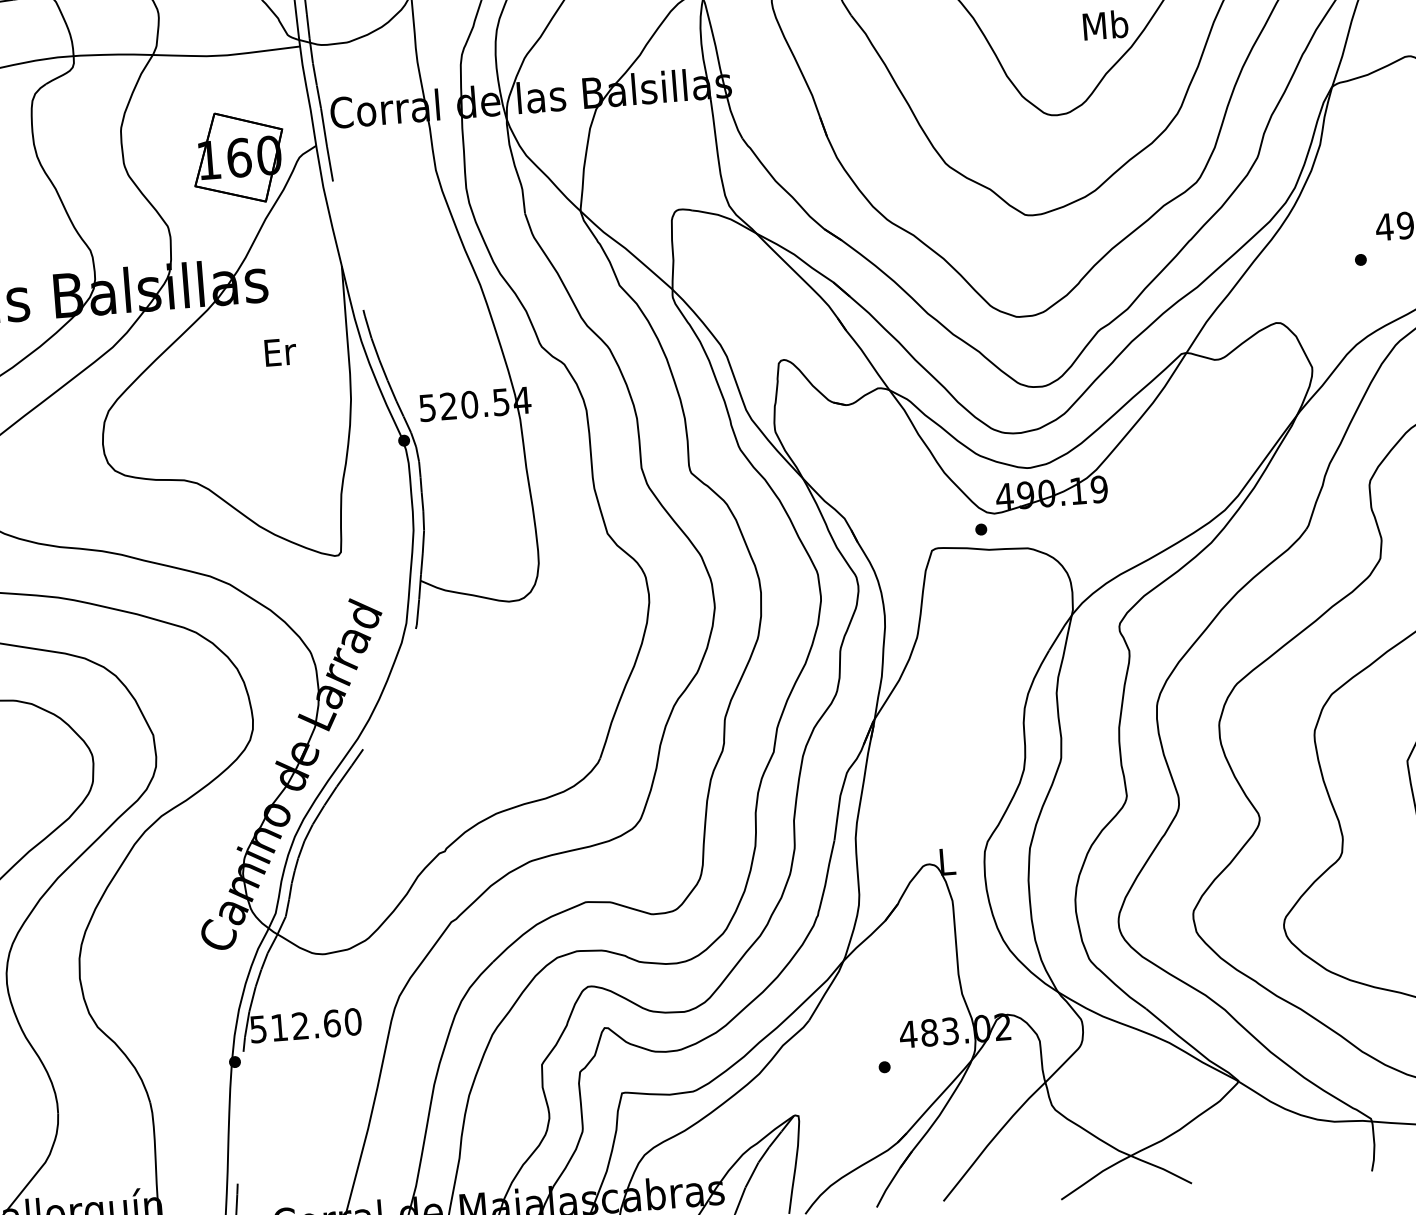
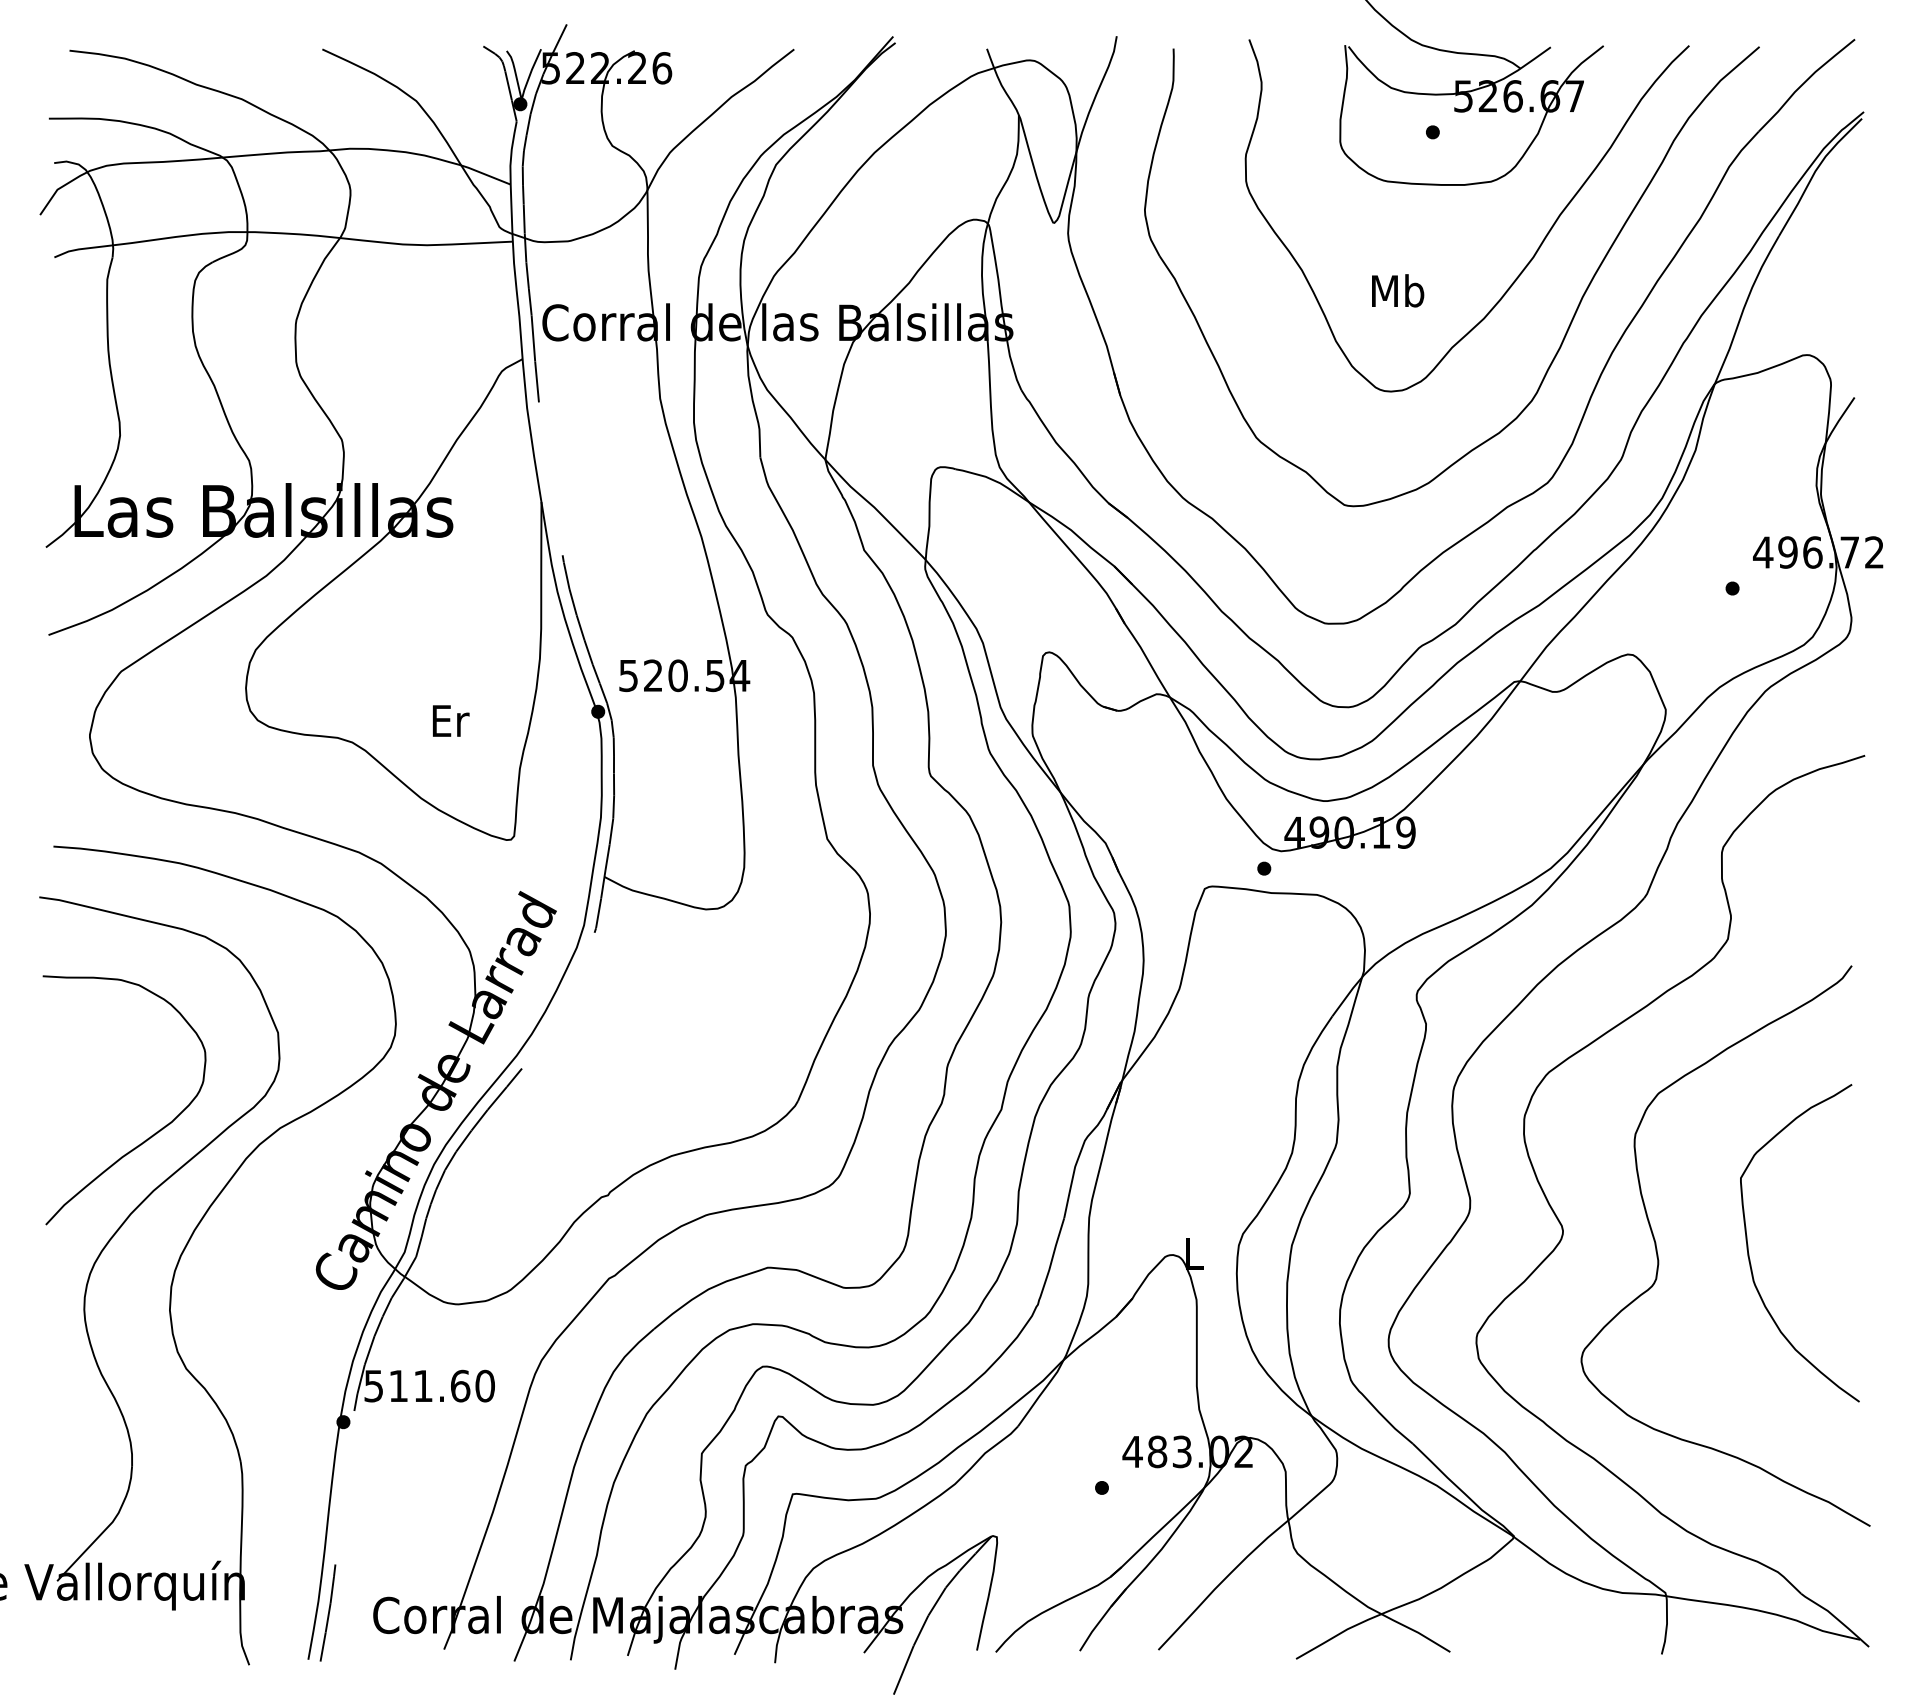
text: (1106, 24) -> (1398, 290), moved
part: (238, 157) -> (430, 365), removed
text: (280, 351) -> (451, 720), moved
text: (300, 1025) -> (423, 1385), 512.60 -> 511.60

